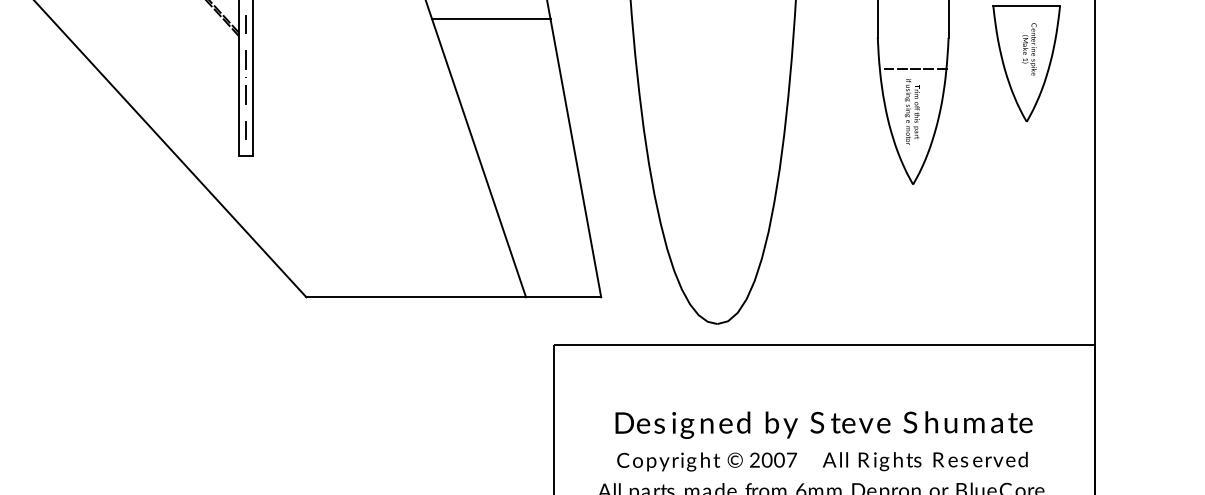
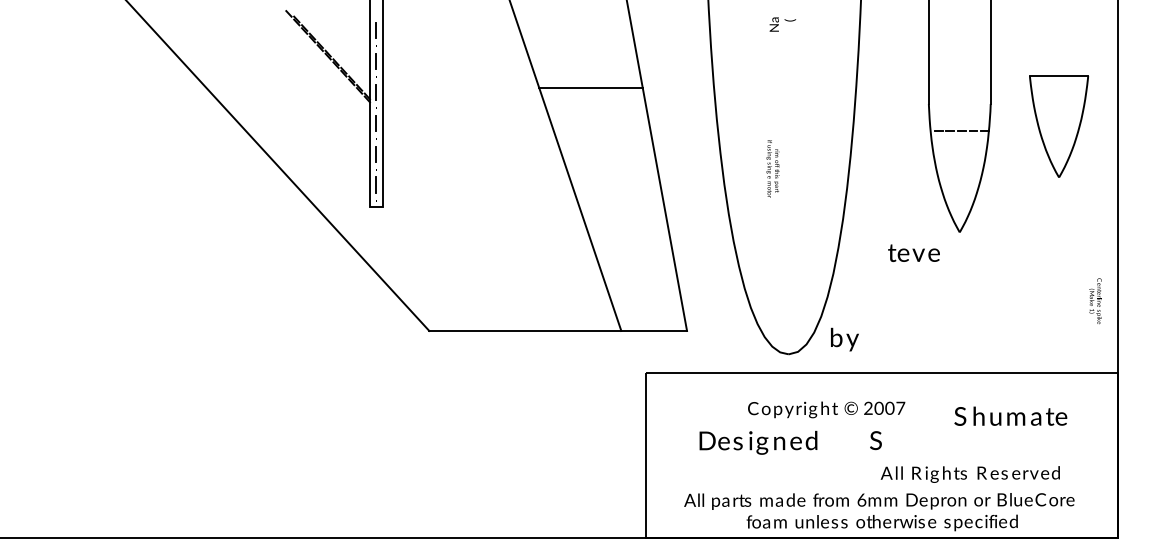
text: (1029, 49) -> (1095, 301), moved
text: (911, 111) -> (772, 168), moved
text: (967, 421) -> (1010, 415), moved
text: (860, 422) -> (913, 252), moved
text: (781, 424) -> (844, 339), moved
text: (706, 461) -> (826, 409), moved

